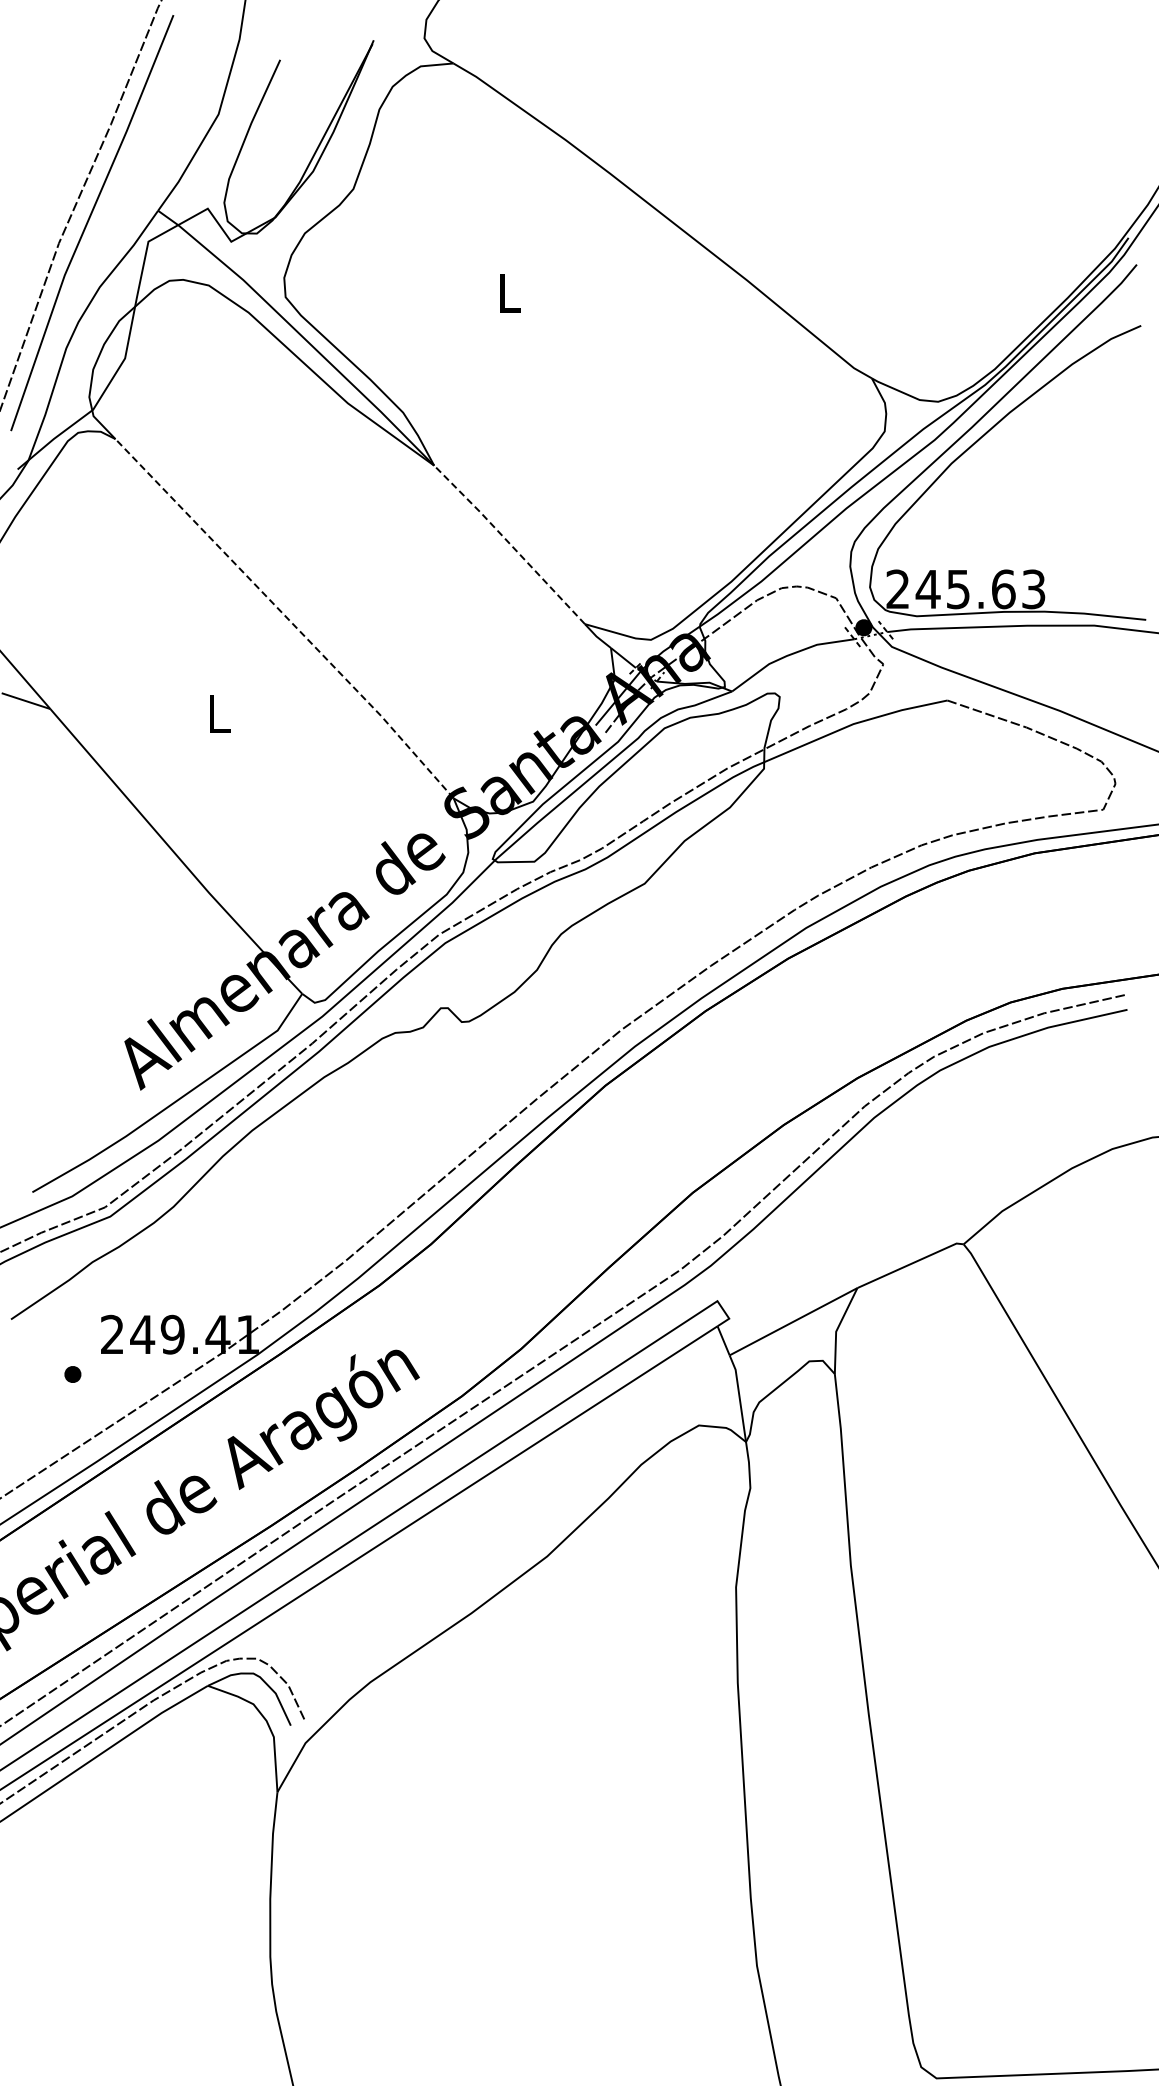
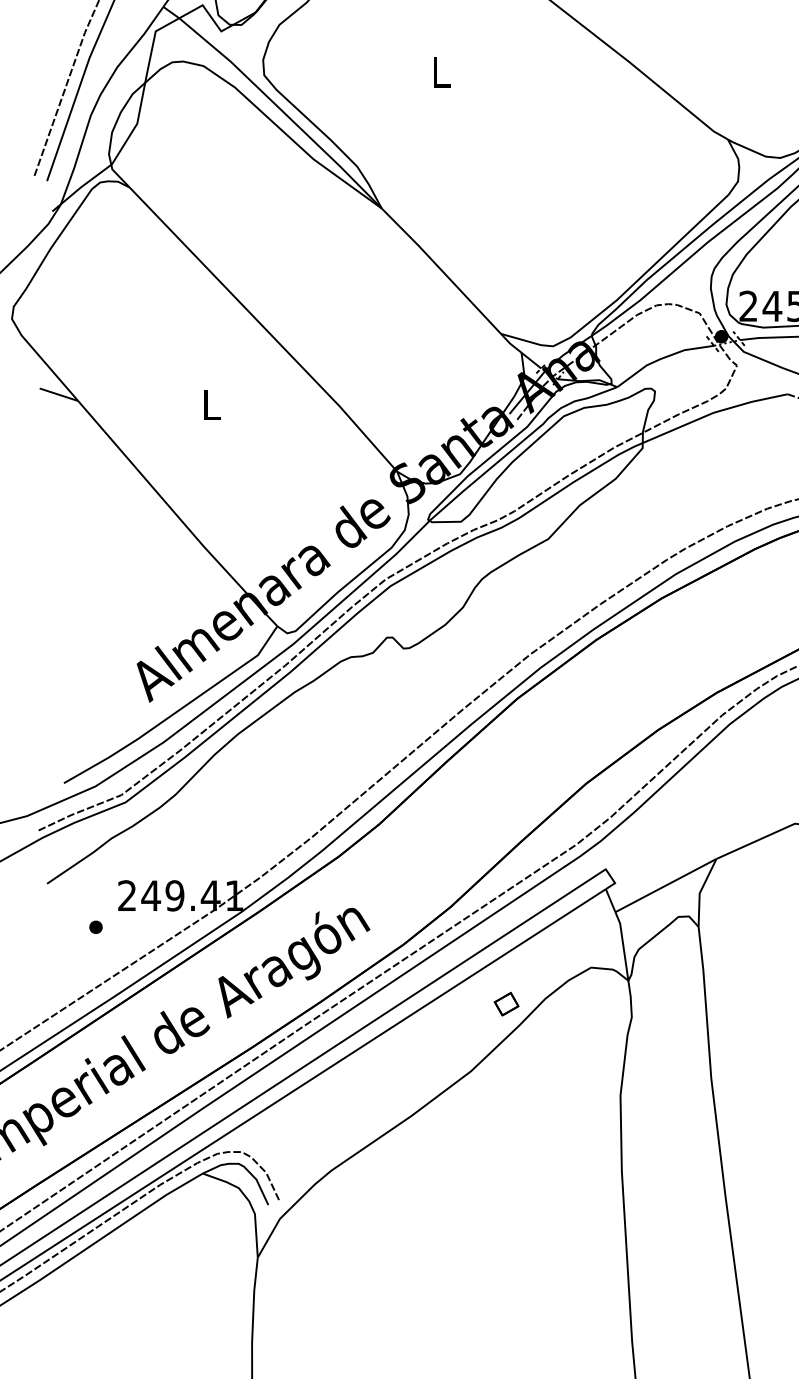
line: (509, 543) -> (441, 270), dashed -> solid
line: (286, 617) -> (264, 328), dashed -> solid
part: (592, 1471) -> (506, 1004), added

